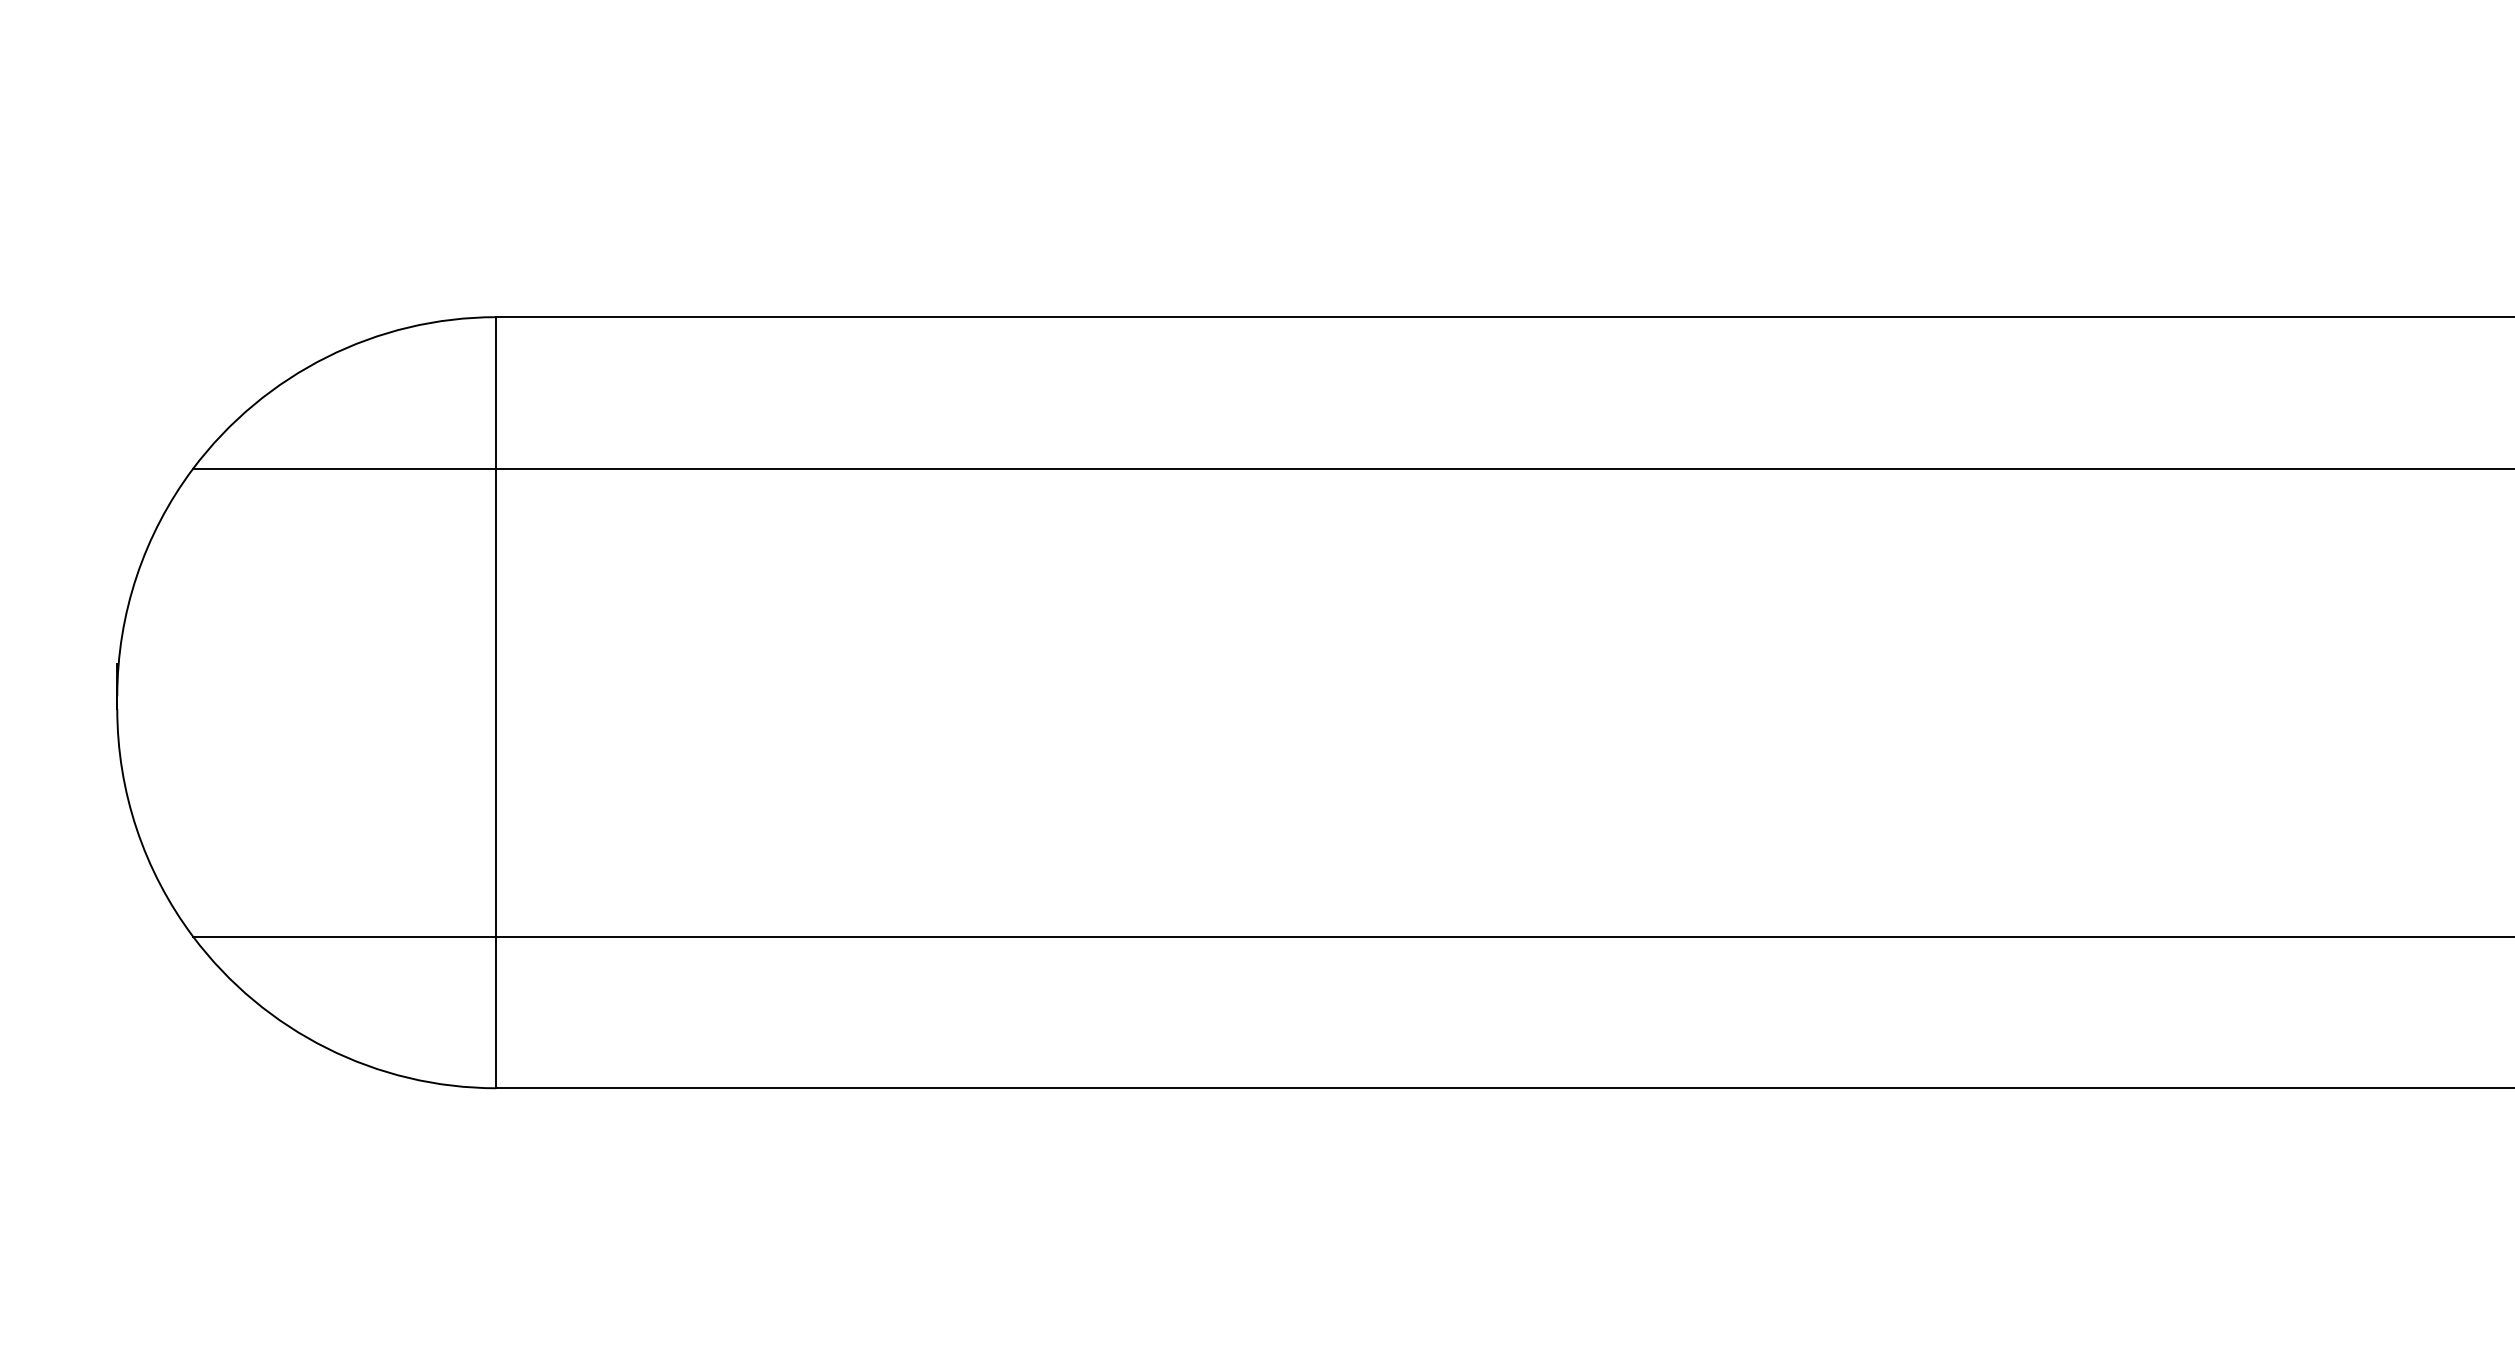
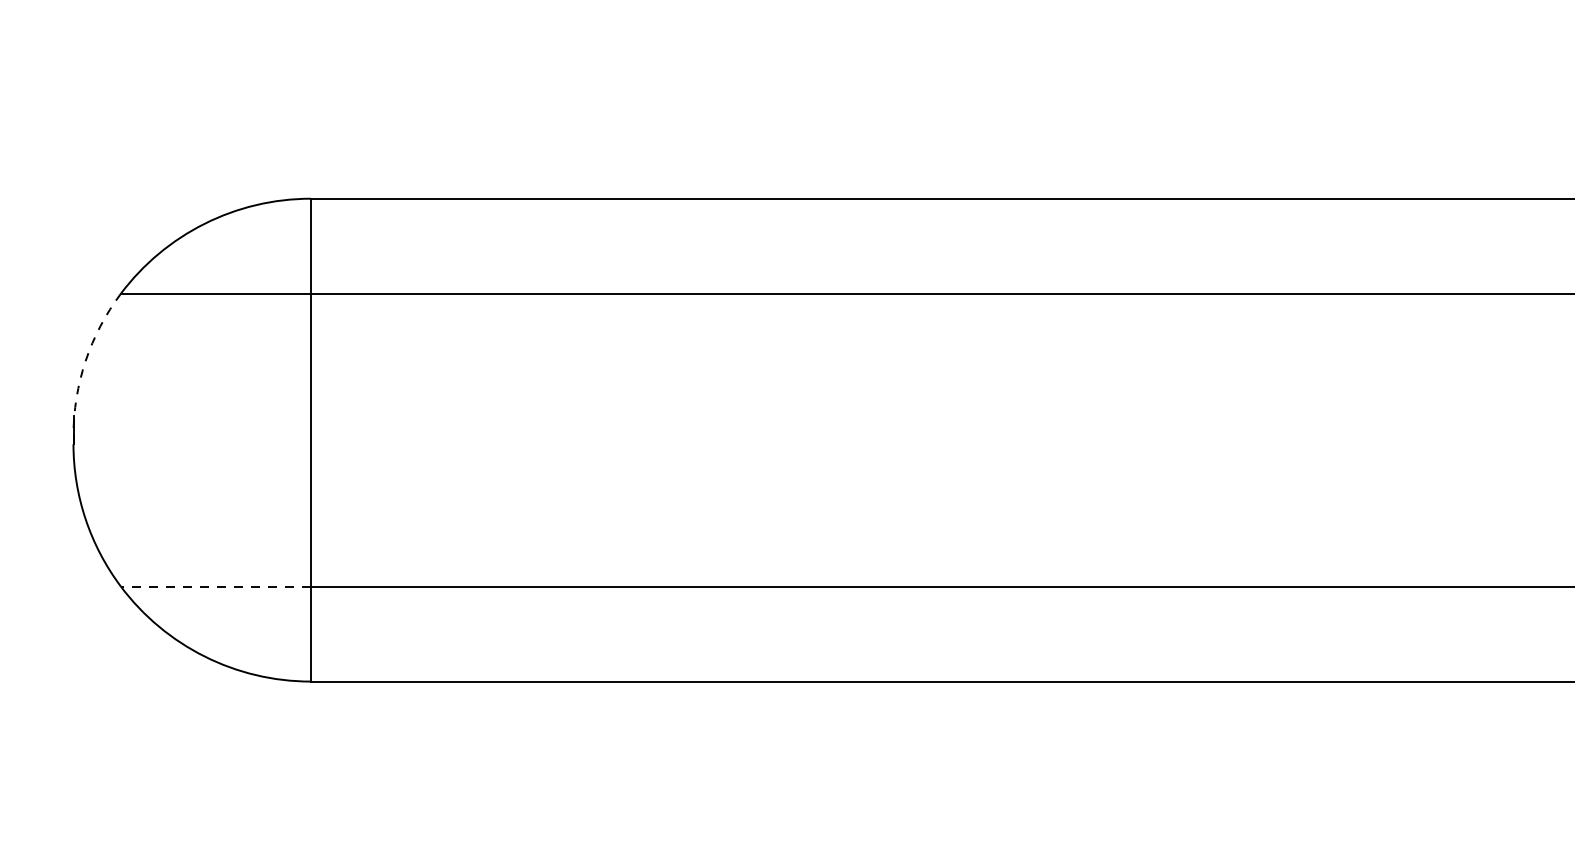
arc: (136, 577) -> (85, 361), solid -> dashed
line: (344, 936) -> (215, 586), solid -> dashed

